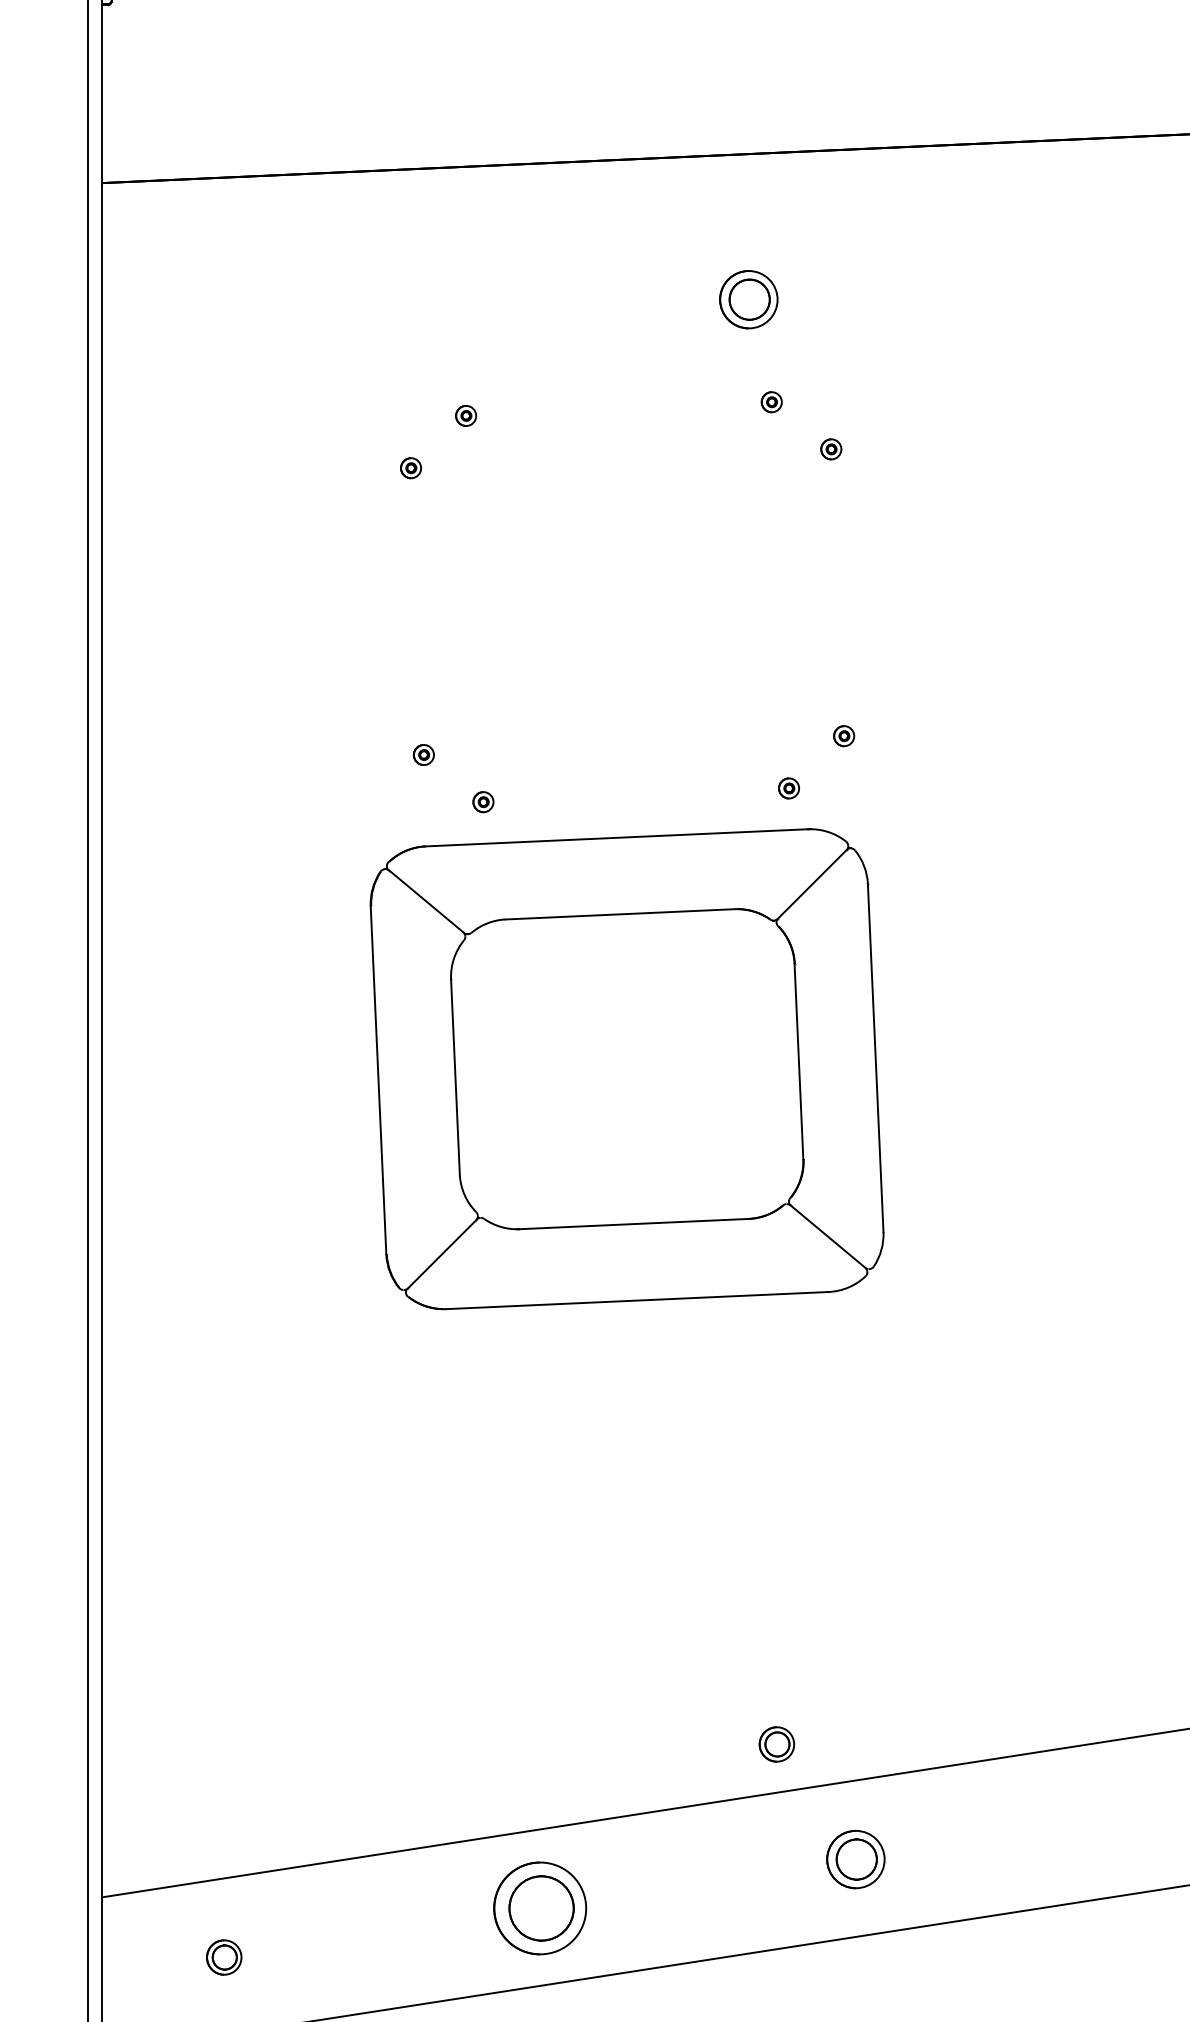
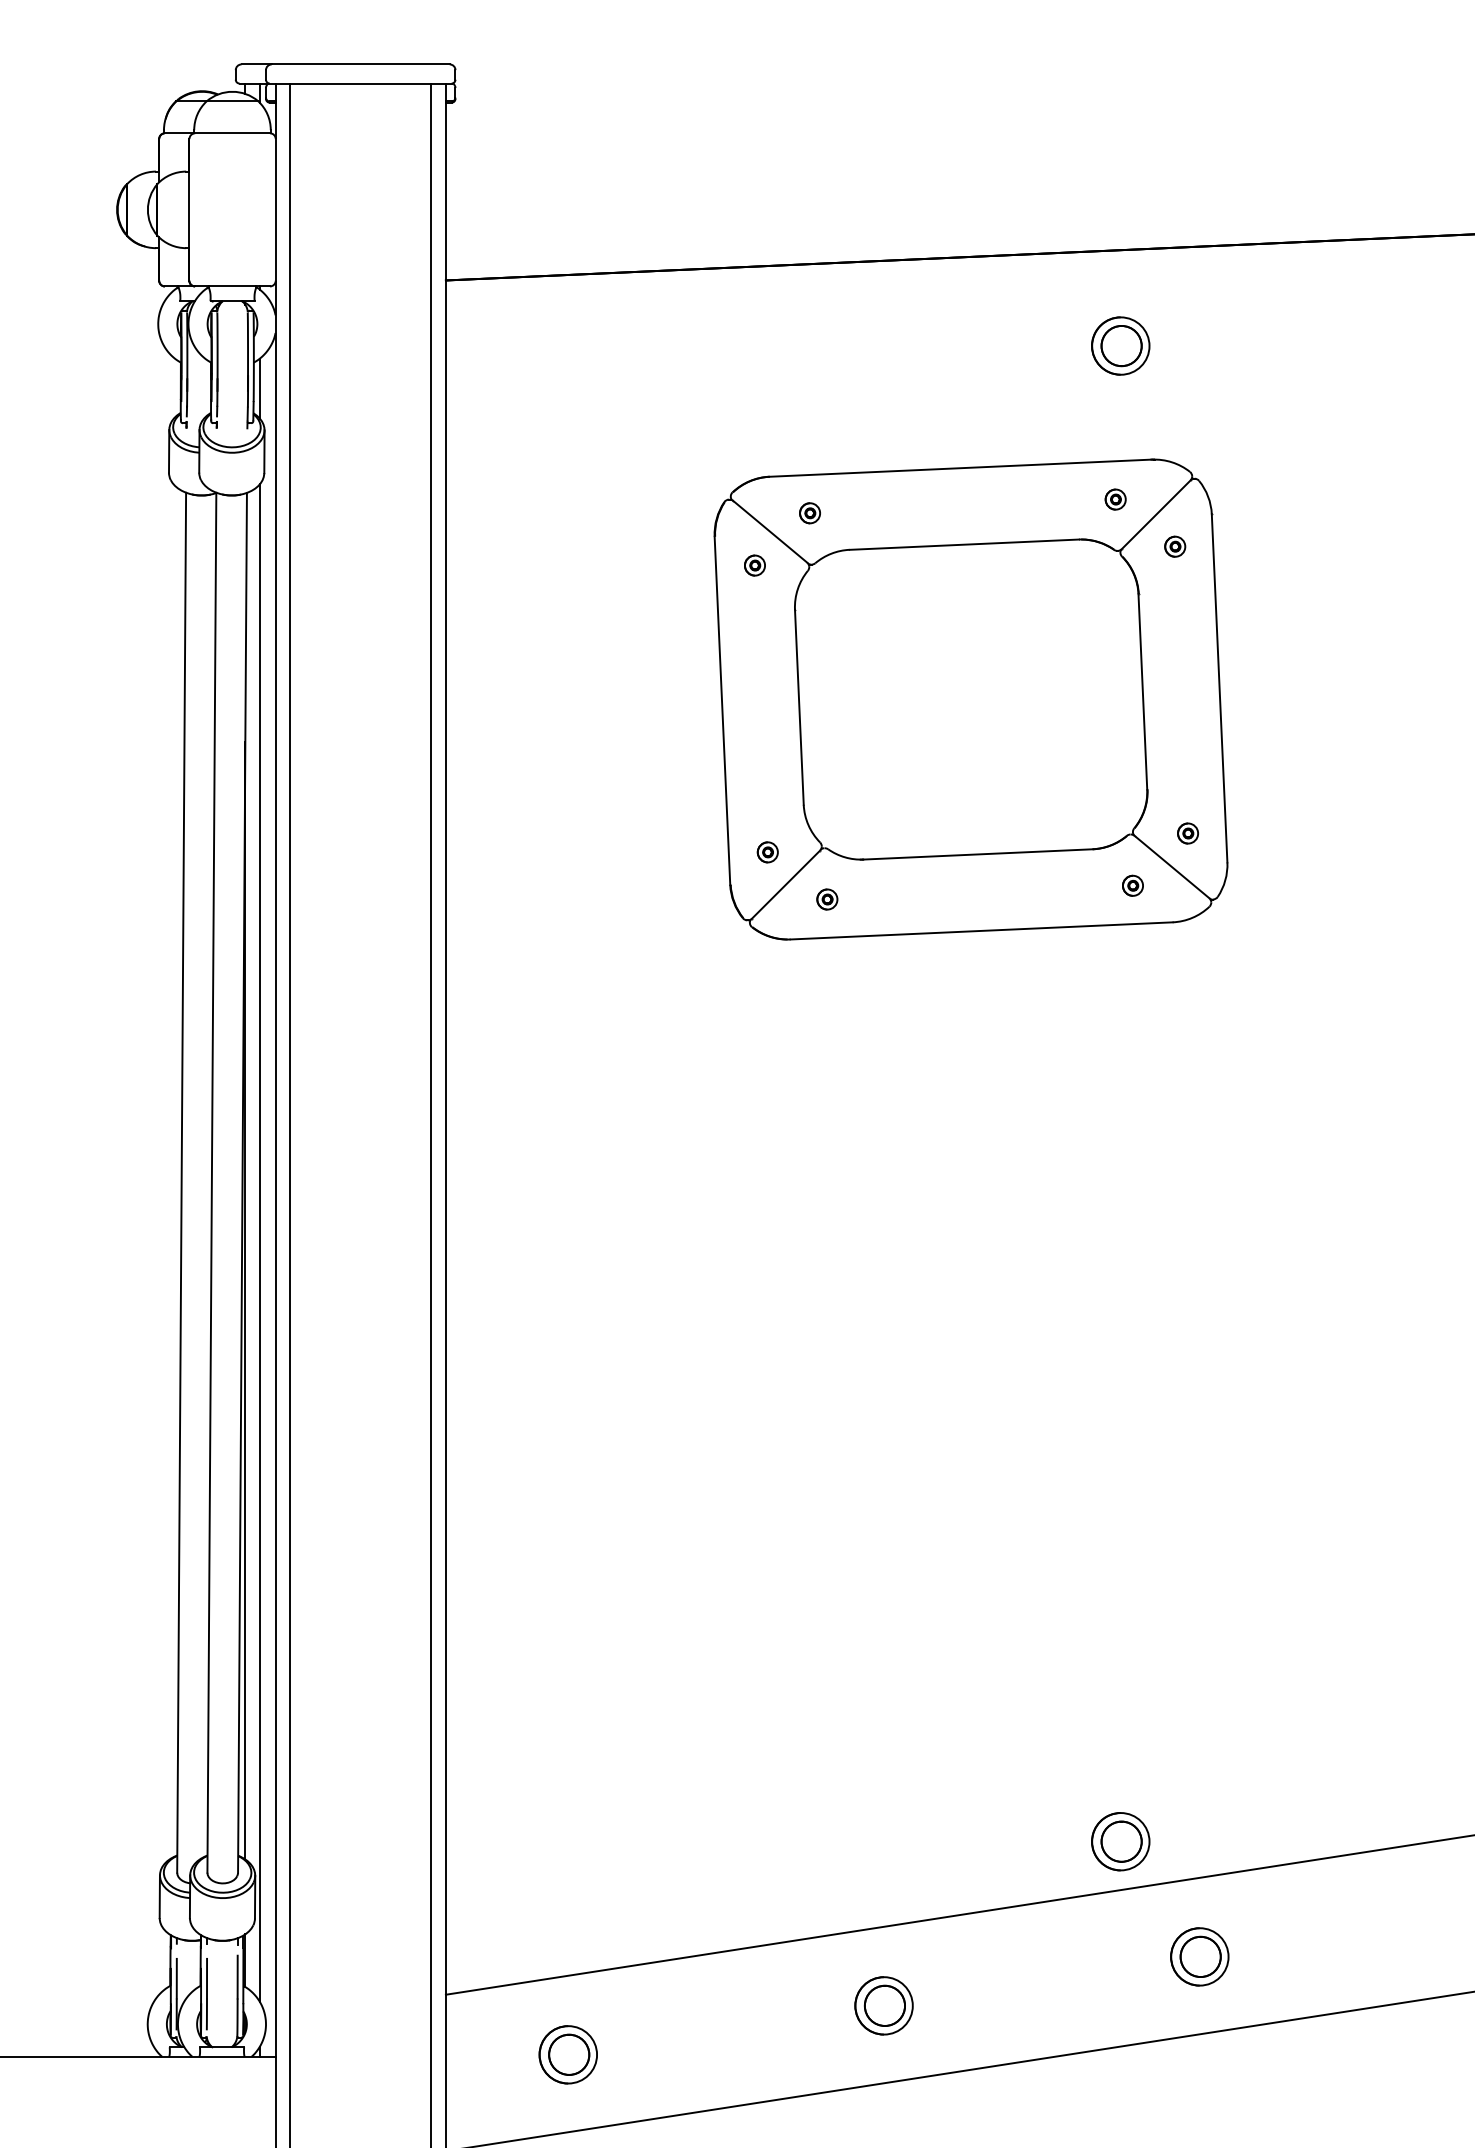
part: (748, 299) -> (1120, 345), moved
part: (626, 1069) -> (970, 699), moved
part: (776, 1744) -> (1120, 1841), size x1.67
part: (539, 1908) -> (883, 2005), size x0.62
part: (223, 1957) -> (567, 2054), size x1.67

